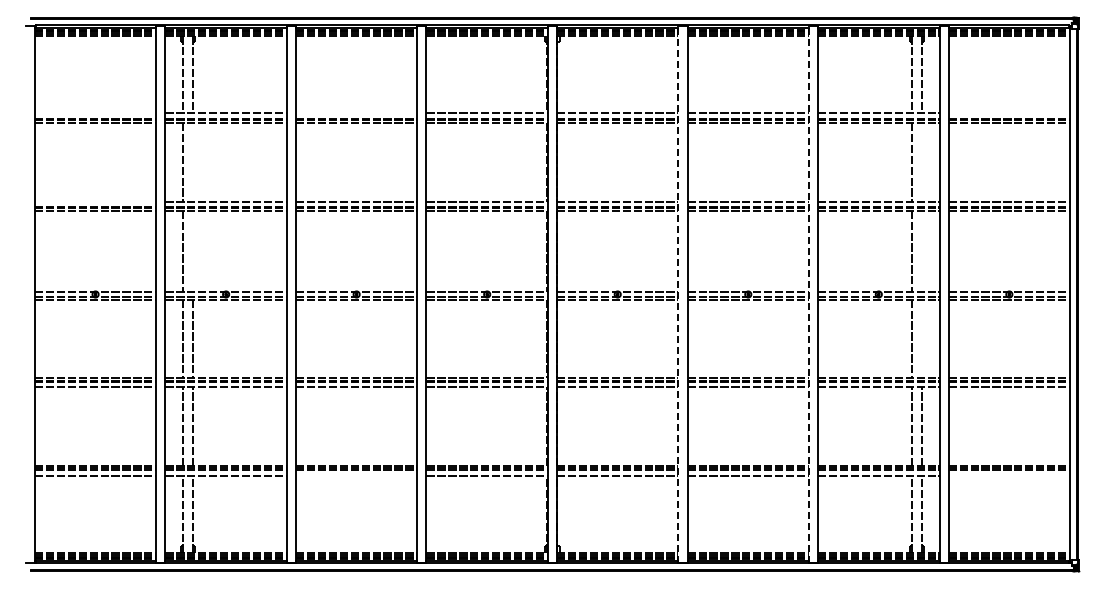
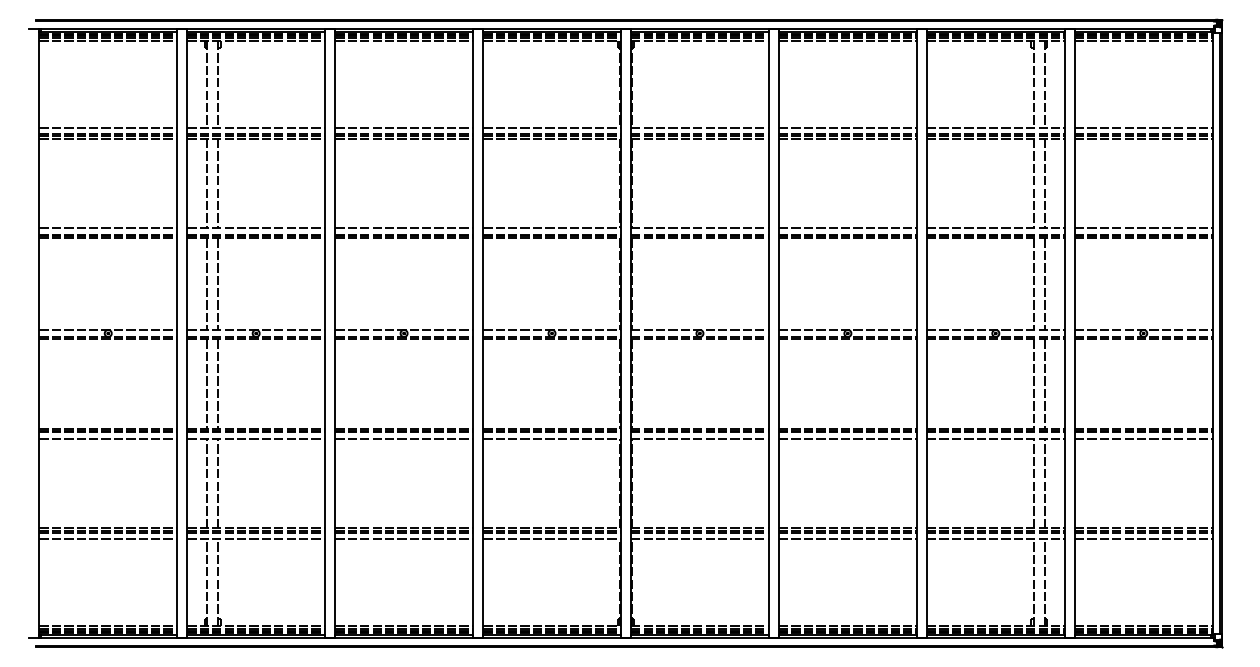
line: (95, 113) -> (108, 128), added
line: (356, 113) -> (403, 128), added
line: (1009, 113) -> (1143, 128), added
line: (192, 161) -> (218, 182), added
line: (922, 161) -> (1045, 182), added
line: (95, 201) -> (108, 228), added
line: (192, 250) -> (218, 283), added
line: (922, 250) -> (1045, 283), added
line: (678, 294) -> (768, 333), dashed -> solid
line: (808, 294) -> (916, 333), dashed -> solid
line: (922, 338) -> (1045, 383), added
line: (356, 475) -> (403, 538), added
line: (1009, 475) -> (1143, 538), added

